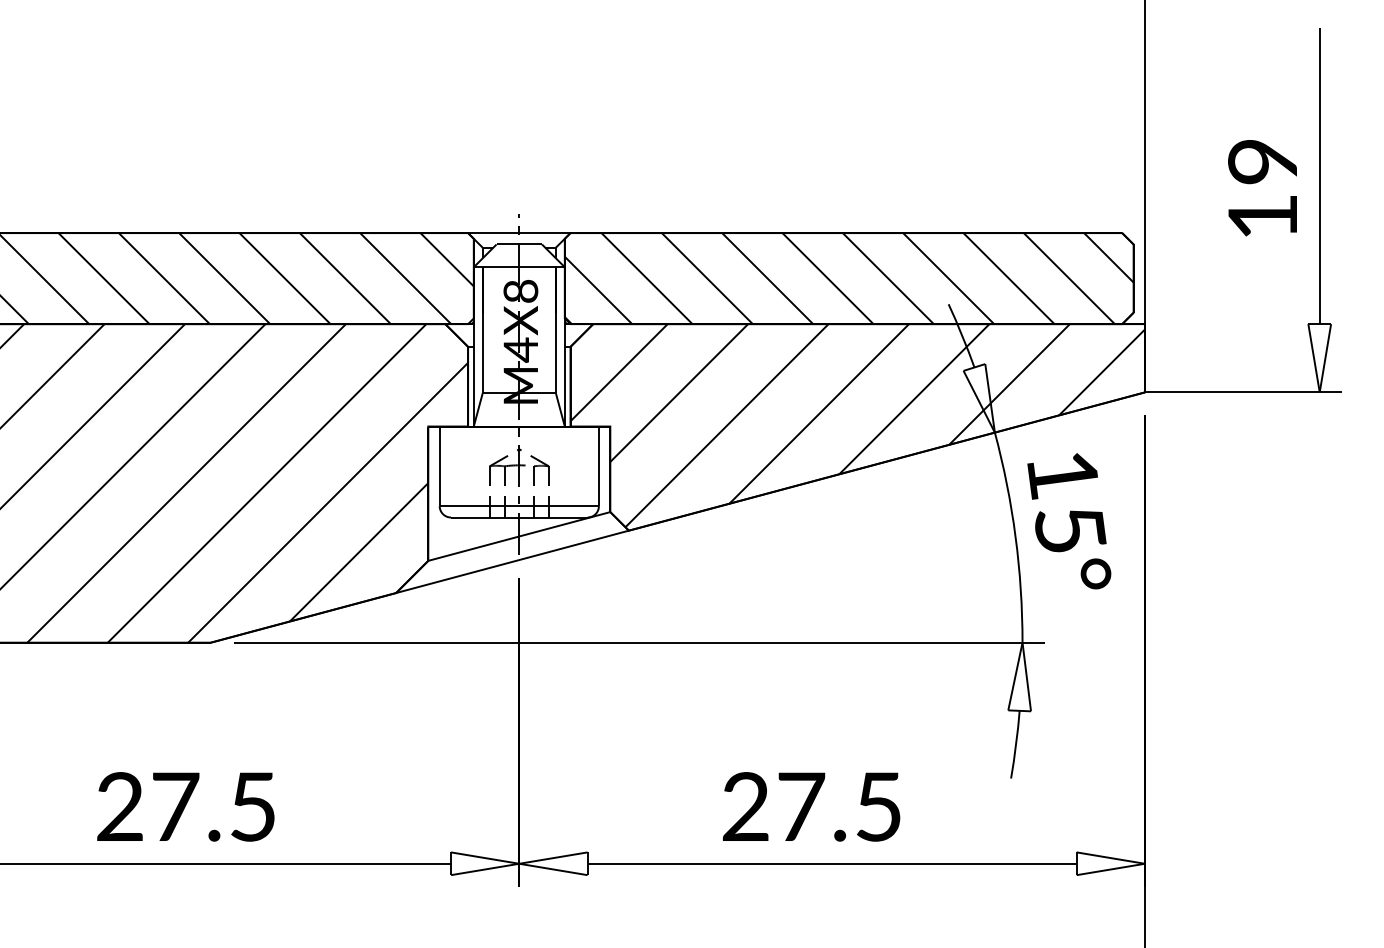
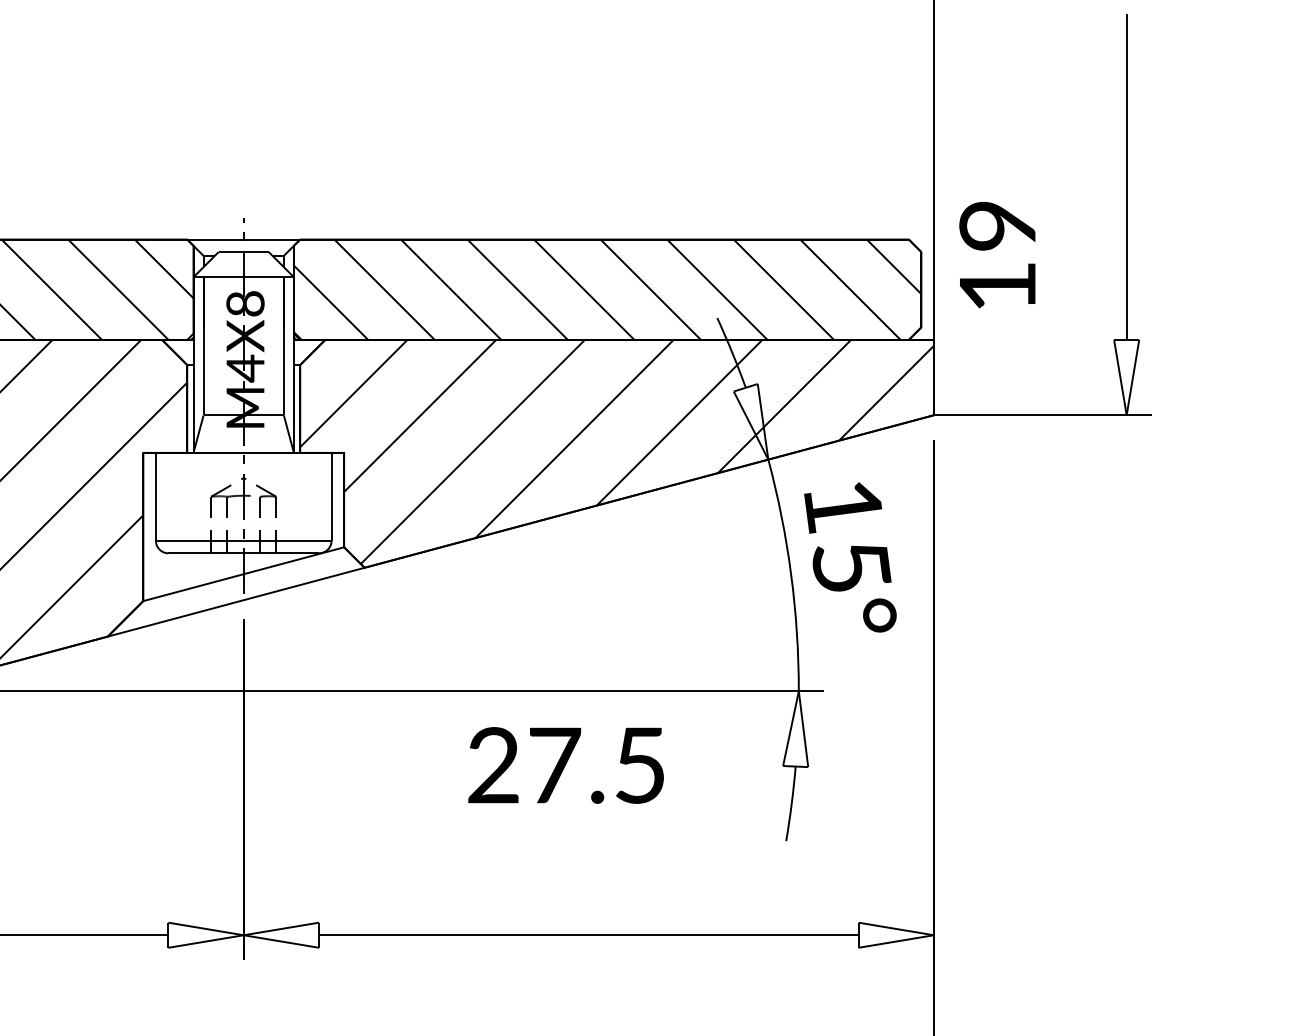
text: (1262, 188) -> (997, 255), moved
text: (811, 806) -> (566, 765), moved

